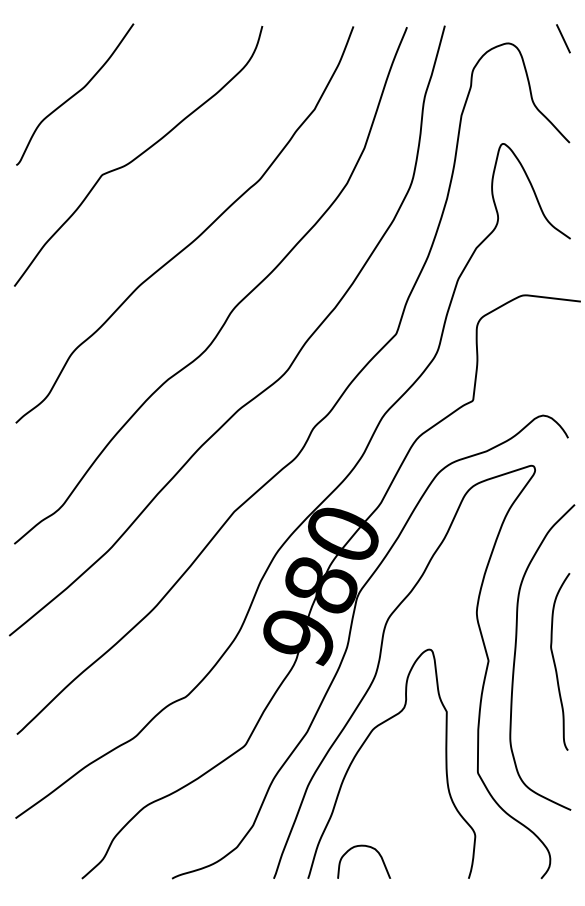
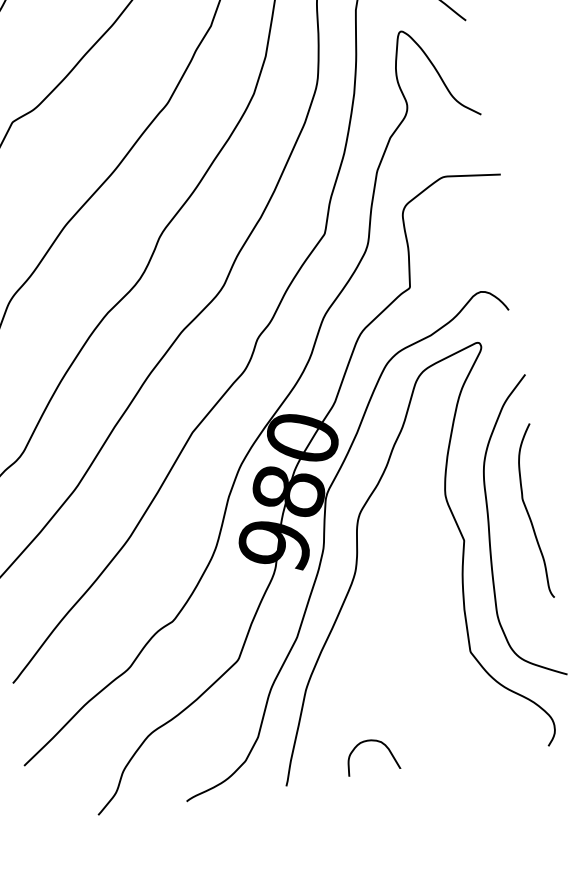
curve: (555, 662) -> (529, 513), moved
curve: (363, 745) -> (354, 642), removed

